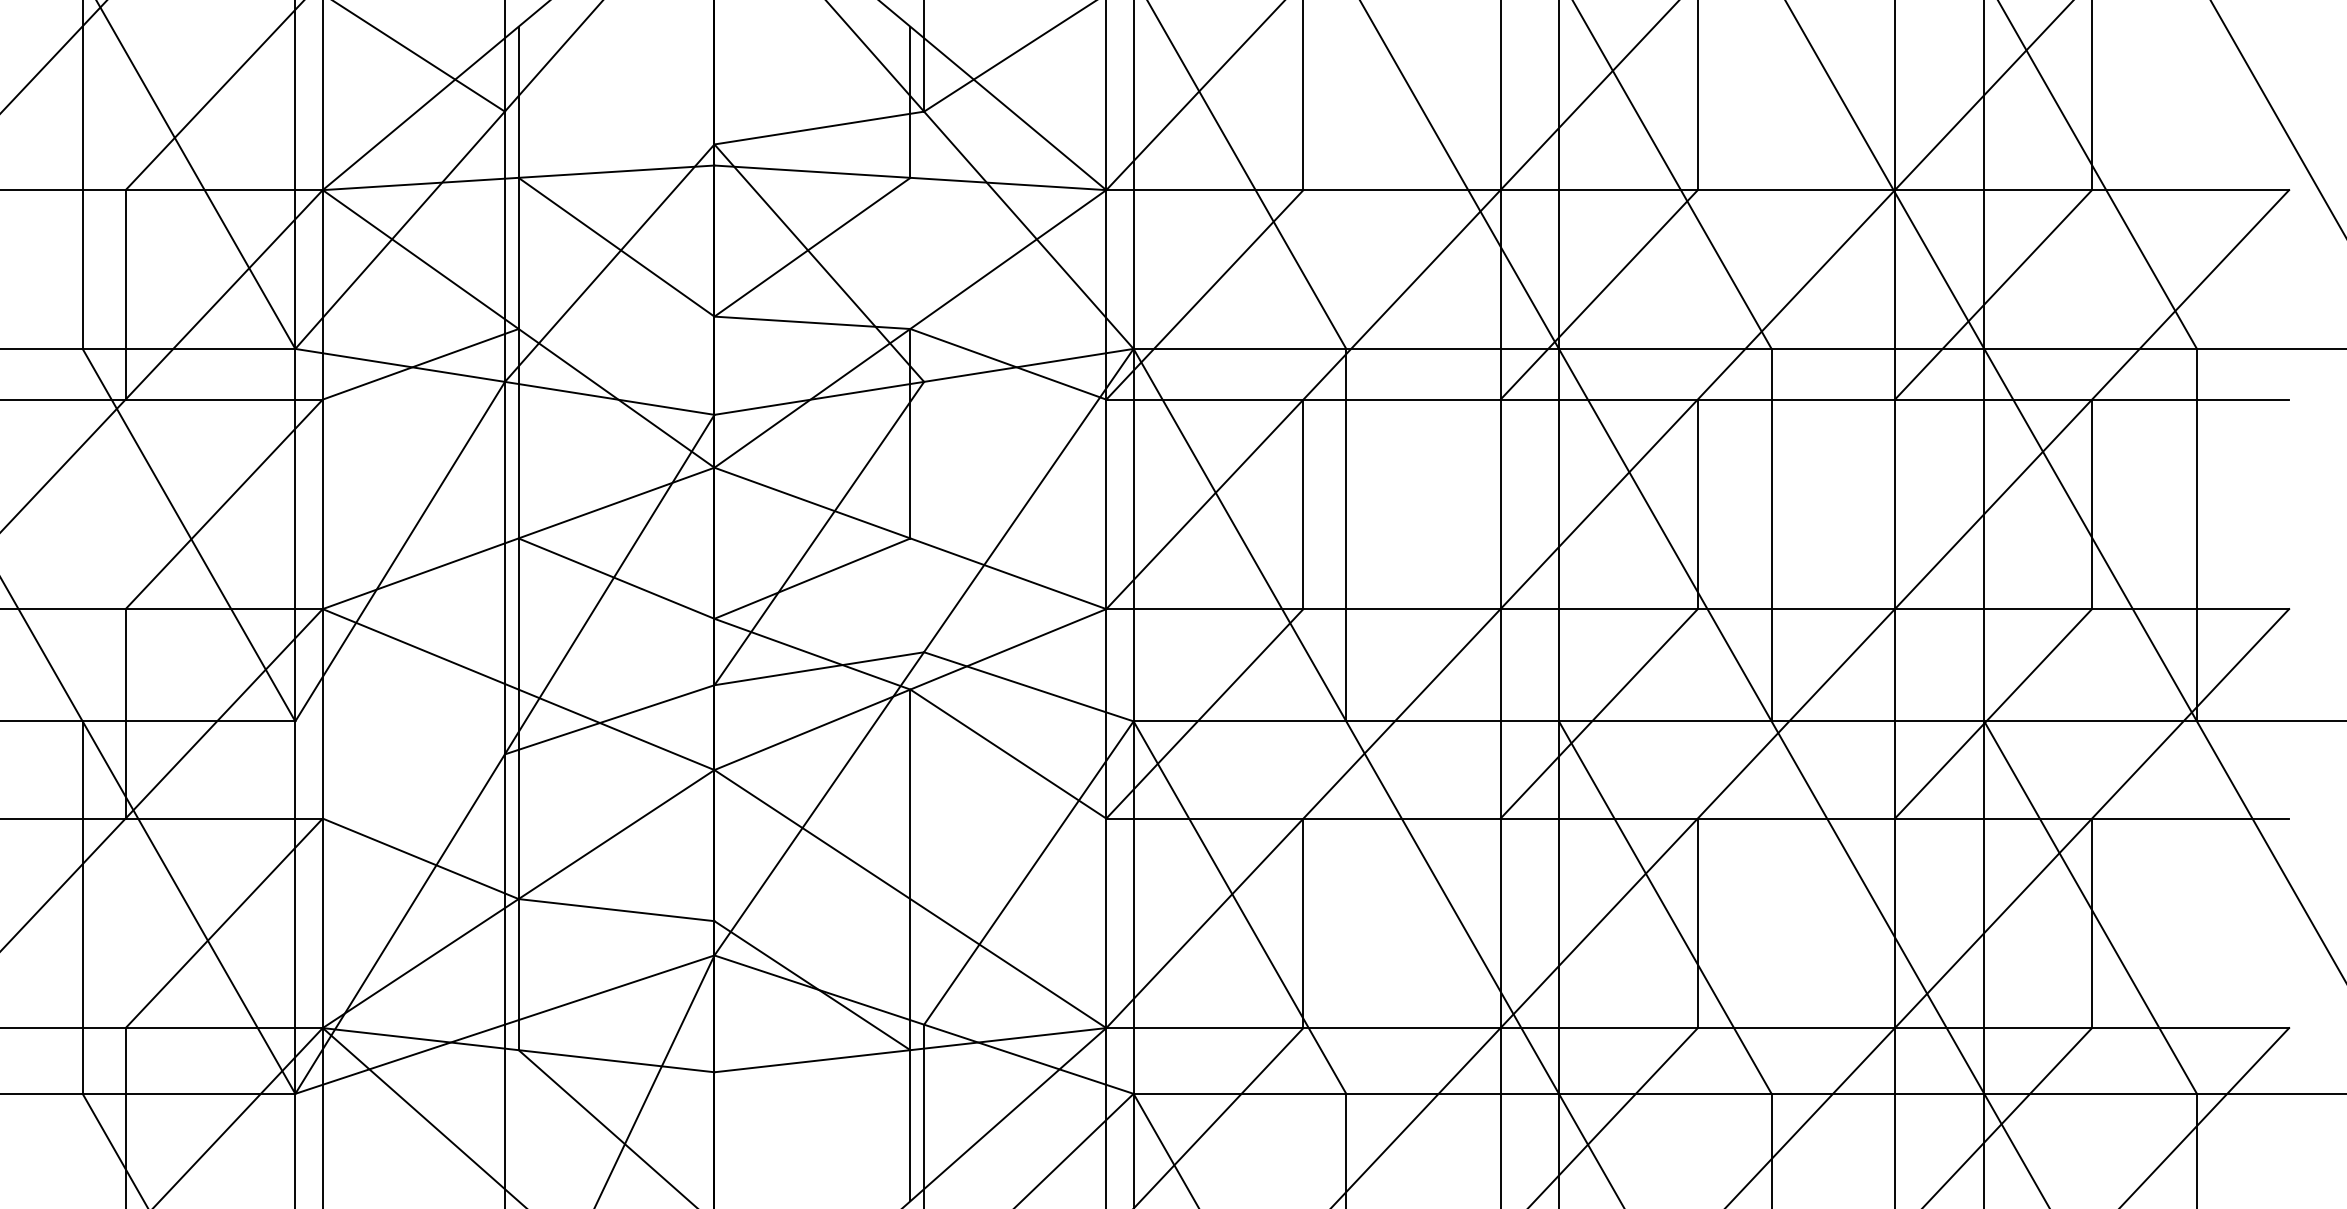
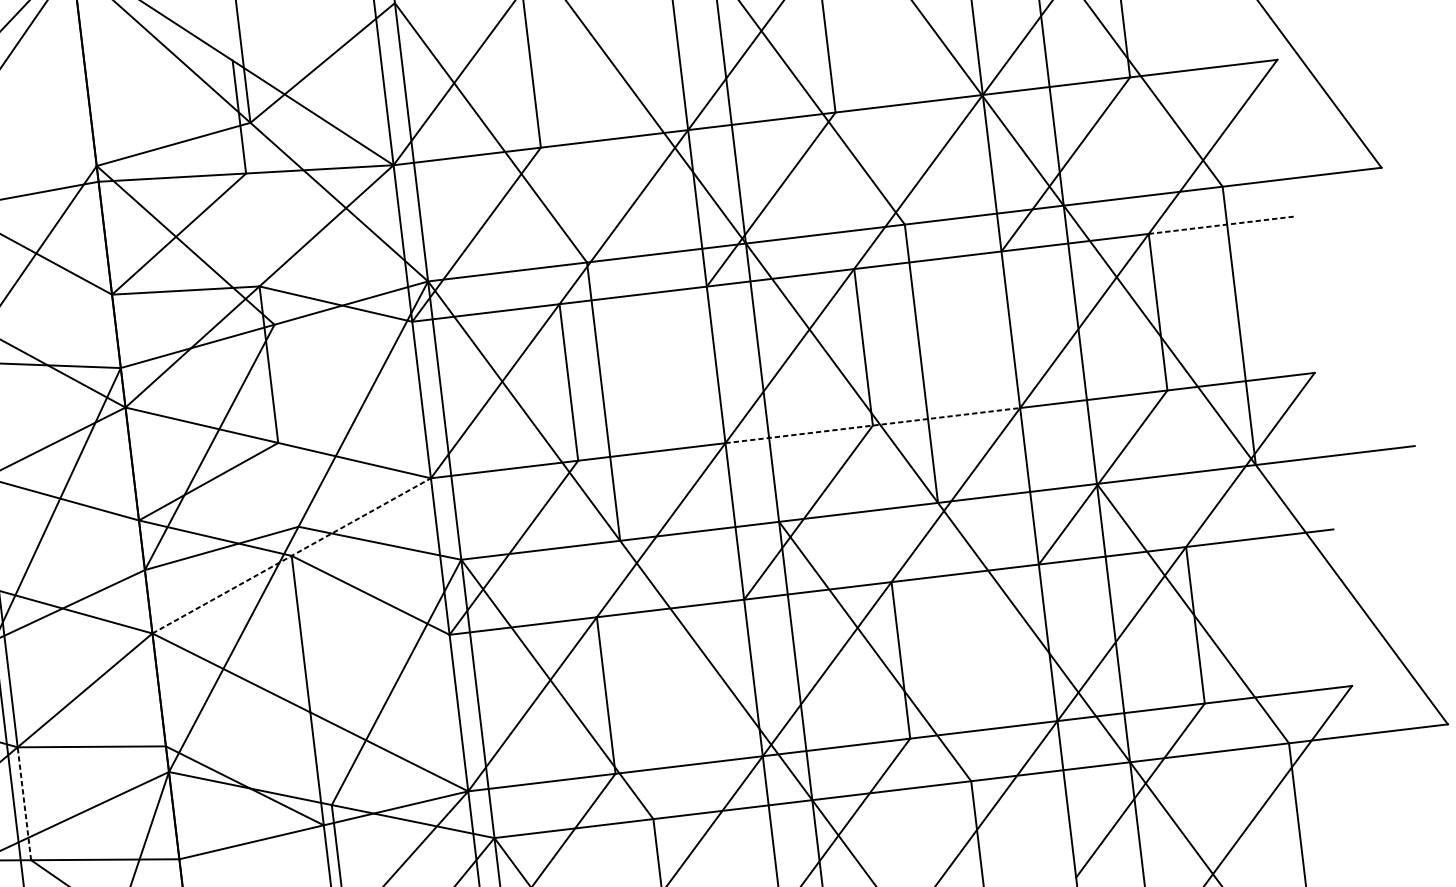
line: (2190, 399) -> (1222, 225), solid -> dashed
line: (1698, 609) -> (873, 425), solid -> dashed
line: (910, 689) -> (291, 555), solid -> dashed
line: (518, 974) -> (24, 803), solid -> dashed

